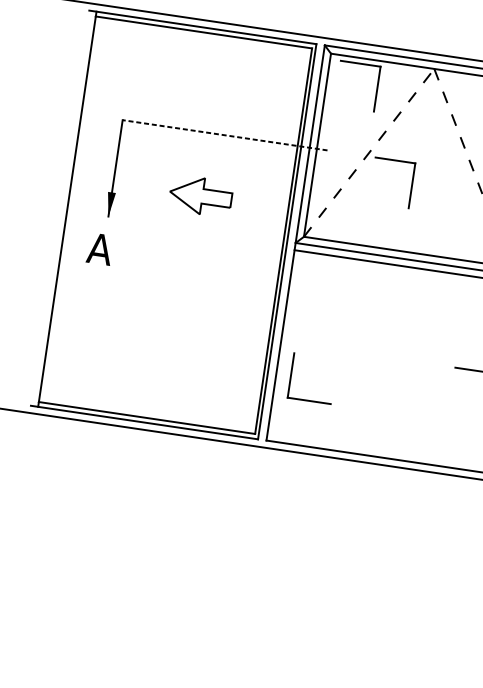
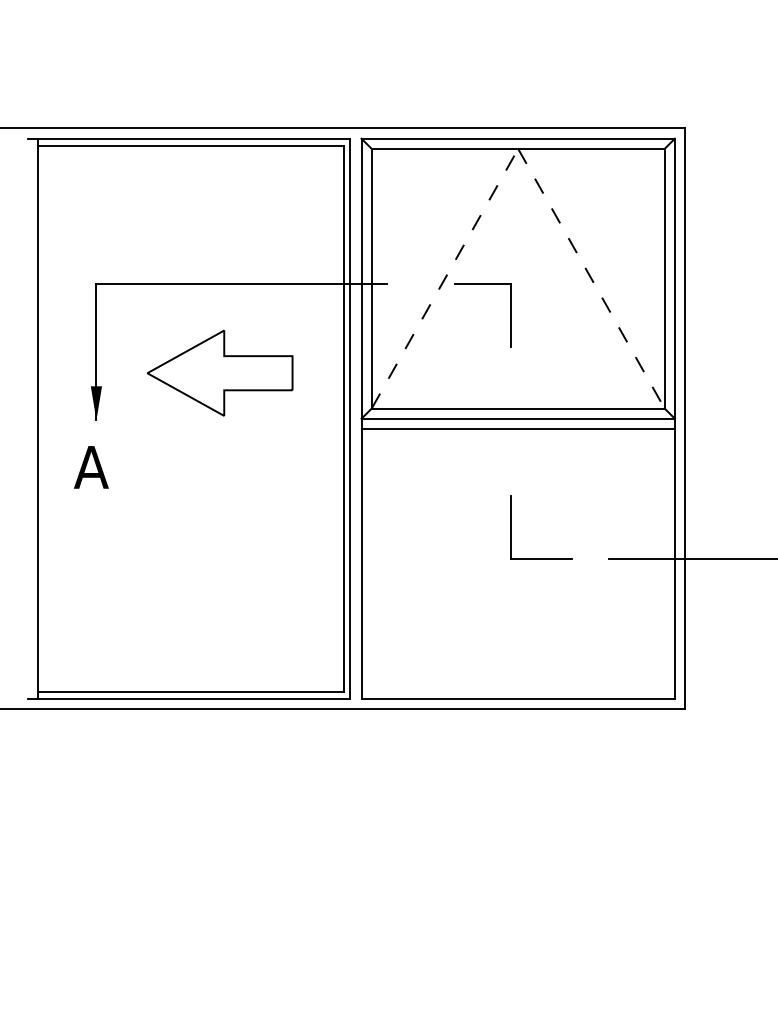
part: (376, 88) -> (442, 188), removed
line: (225, 135) -> (241, 283), dashed -> solid
part: (200, 195) -> (220, 372), size x1.67
part: (291, 375) -> (511, 527), moved

